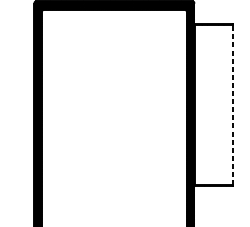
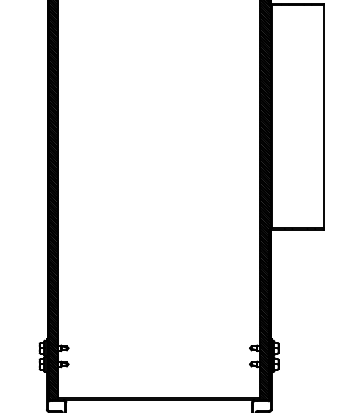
line: (232, 104) -> (324, 116), dashed -> solid

